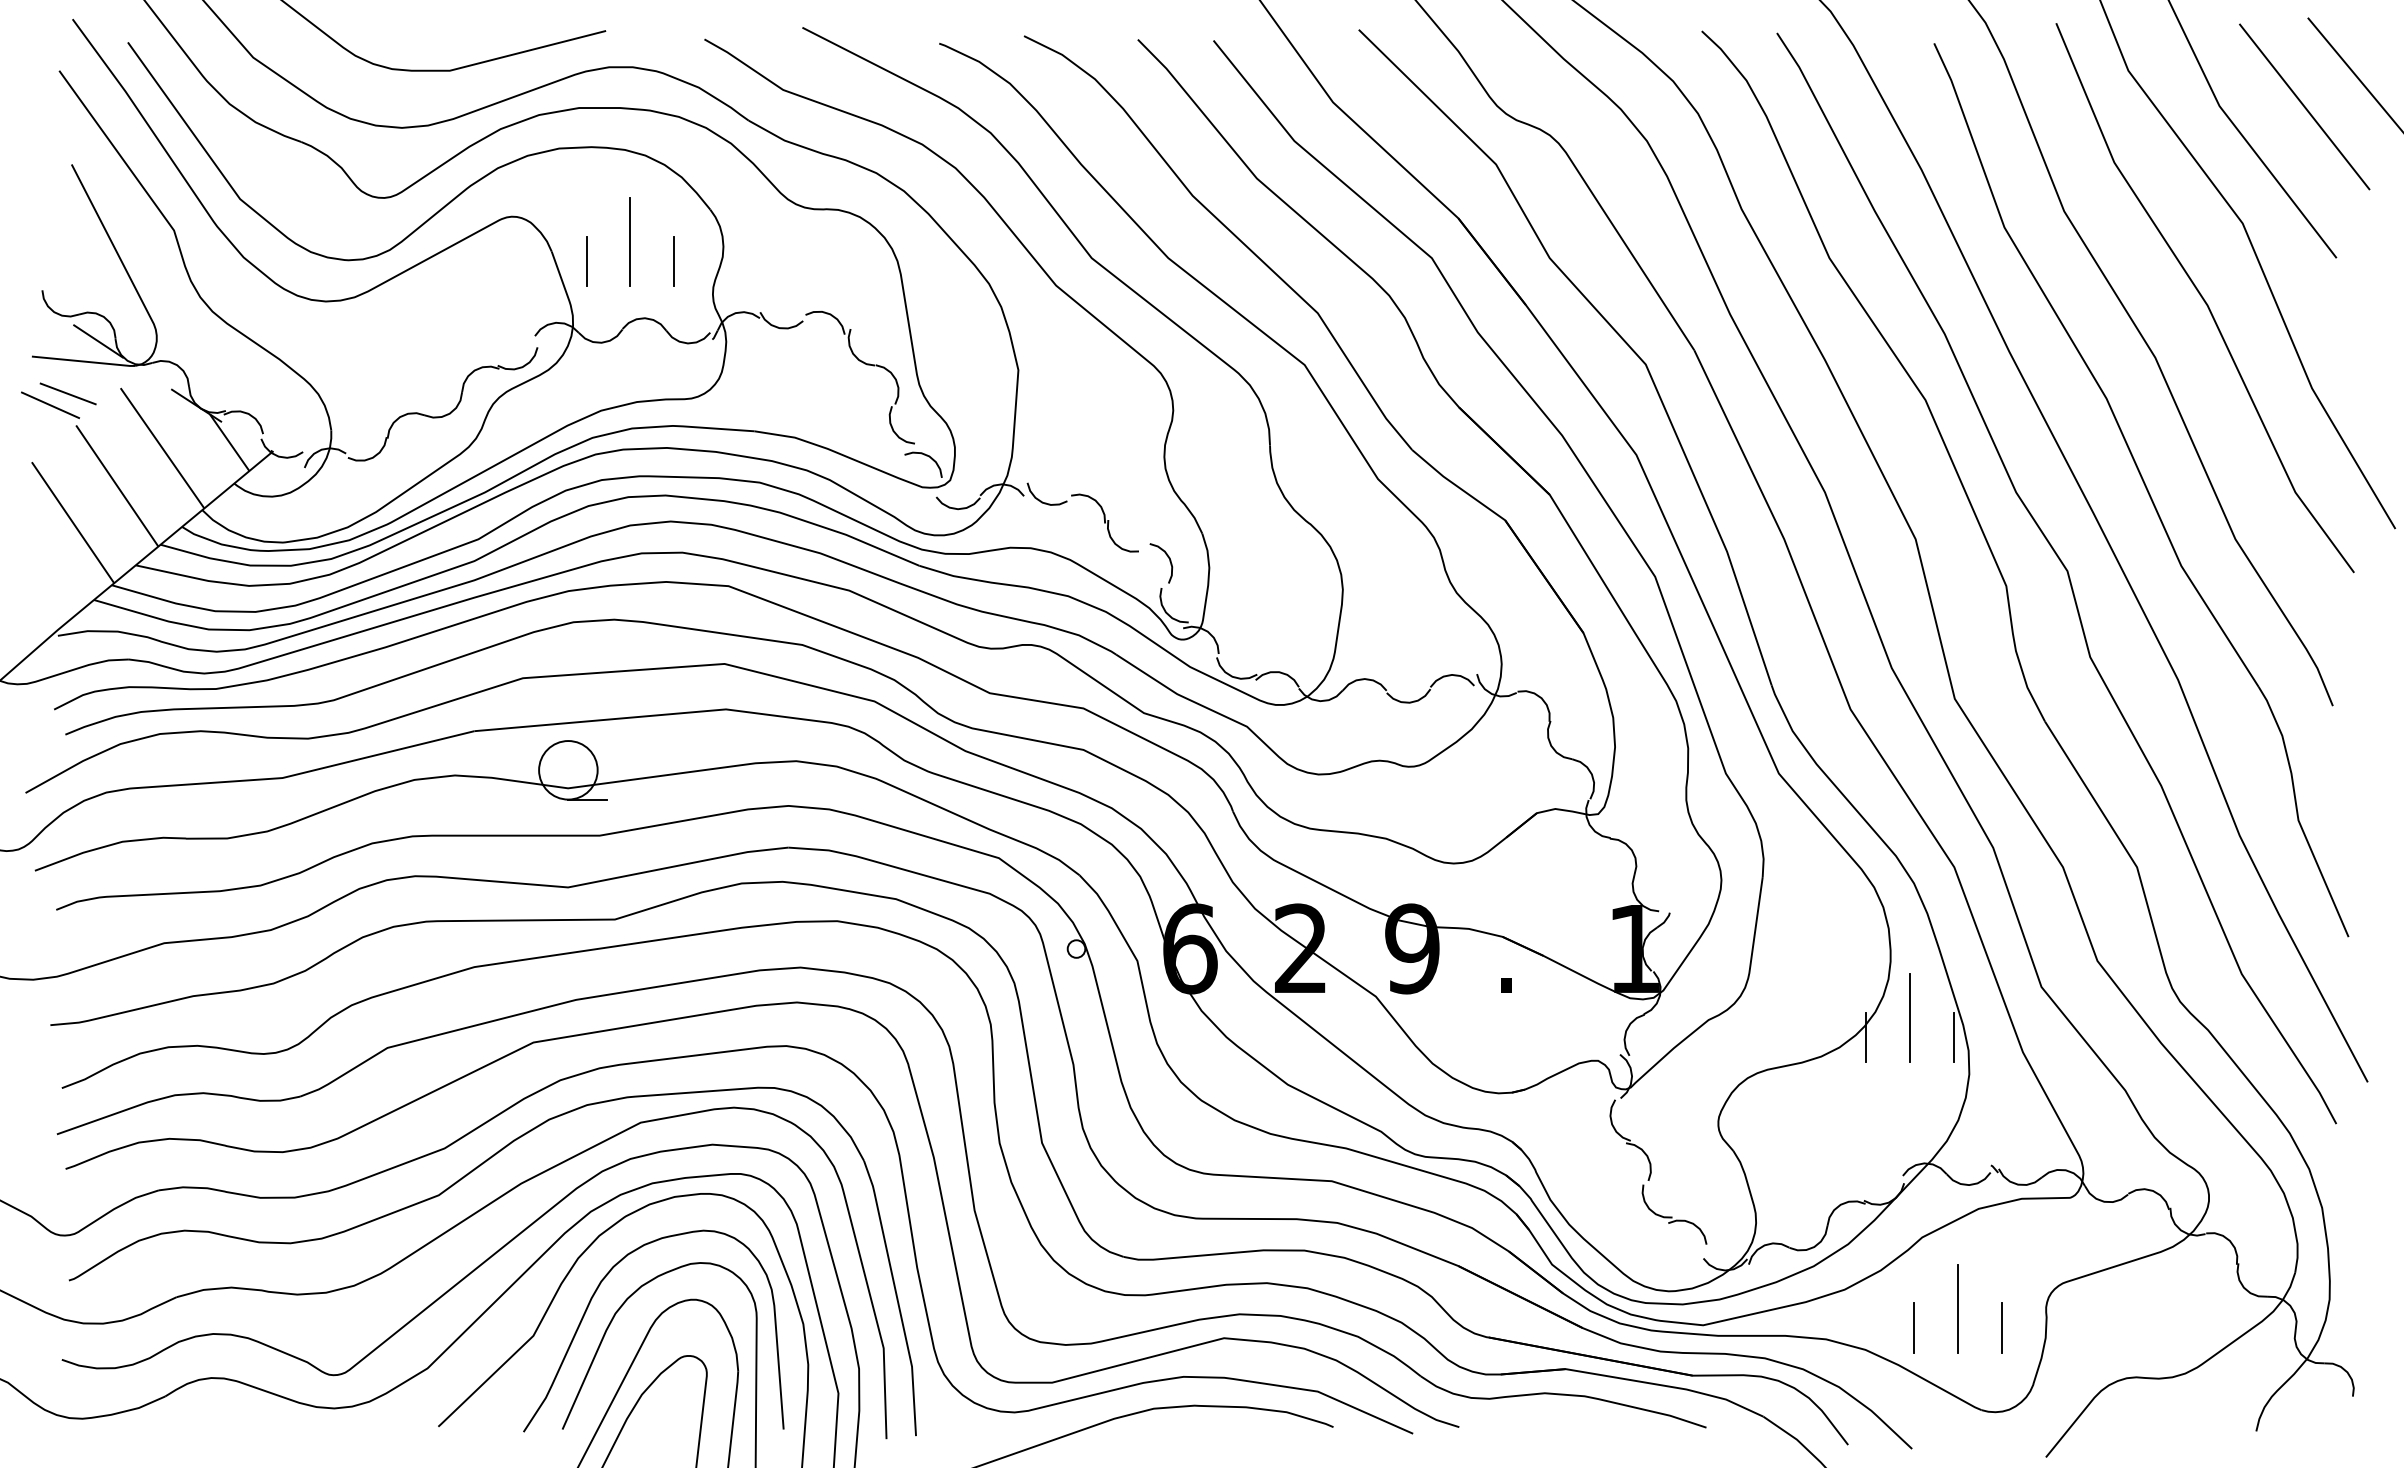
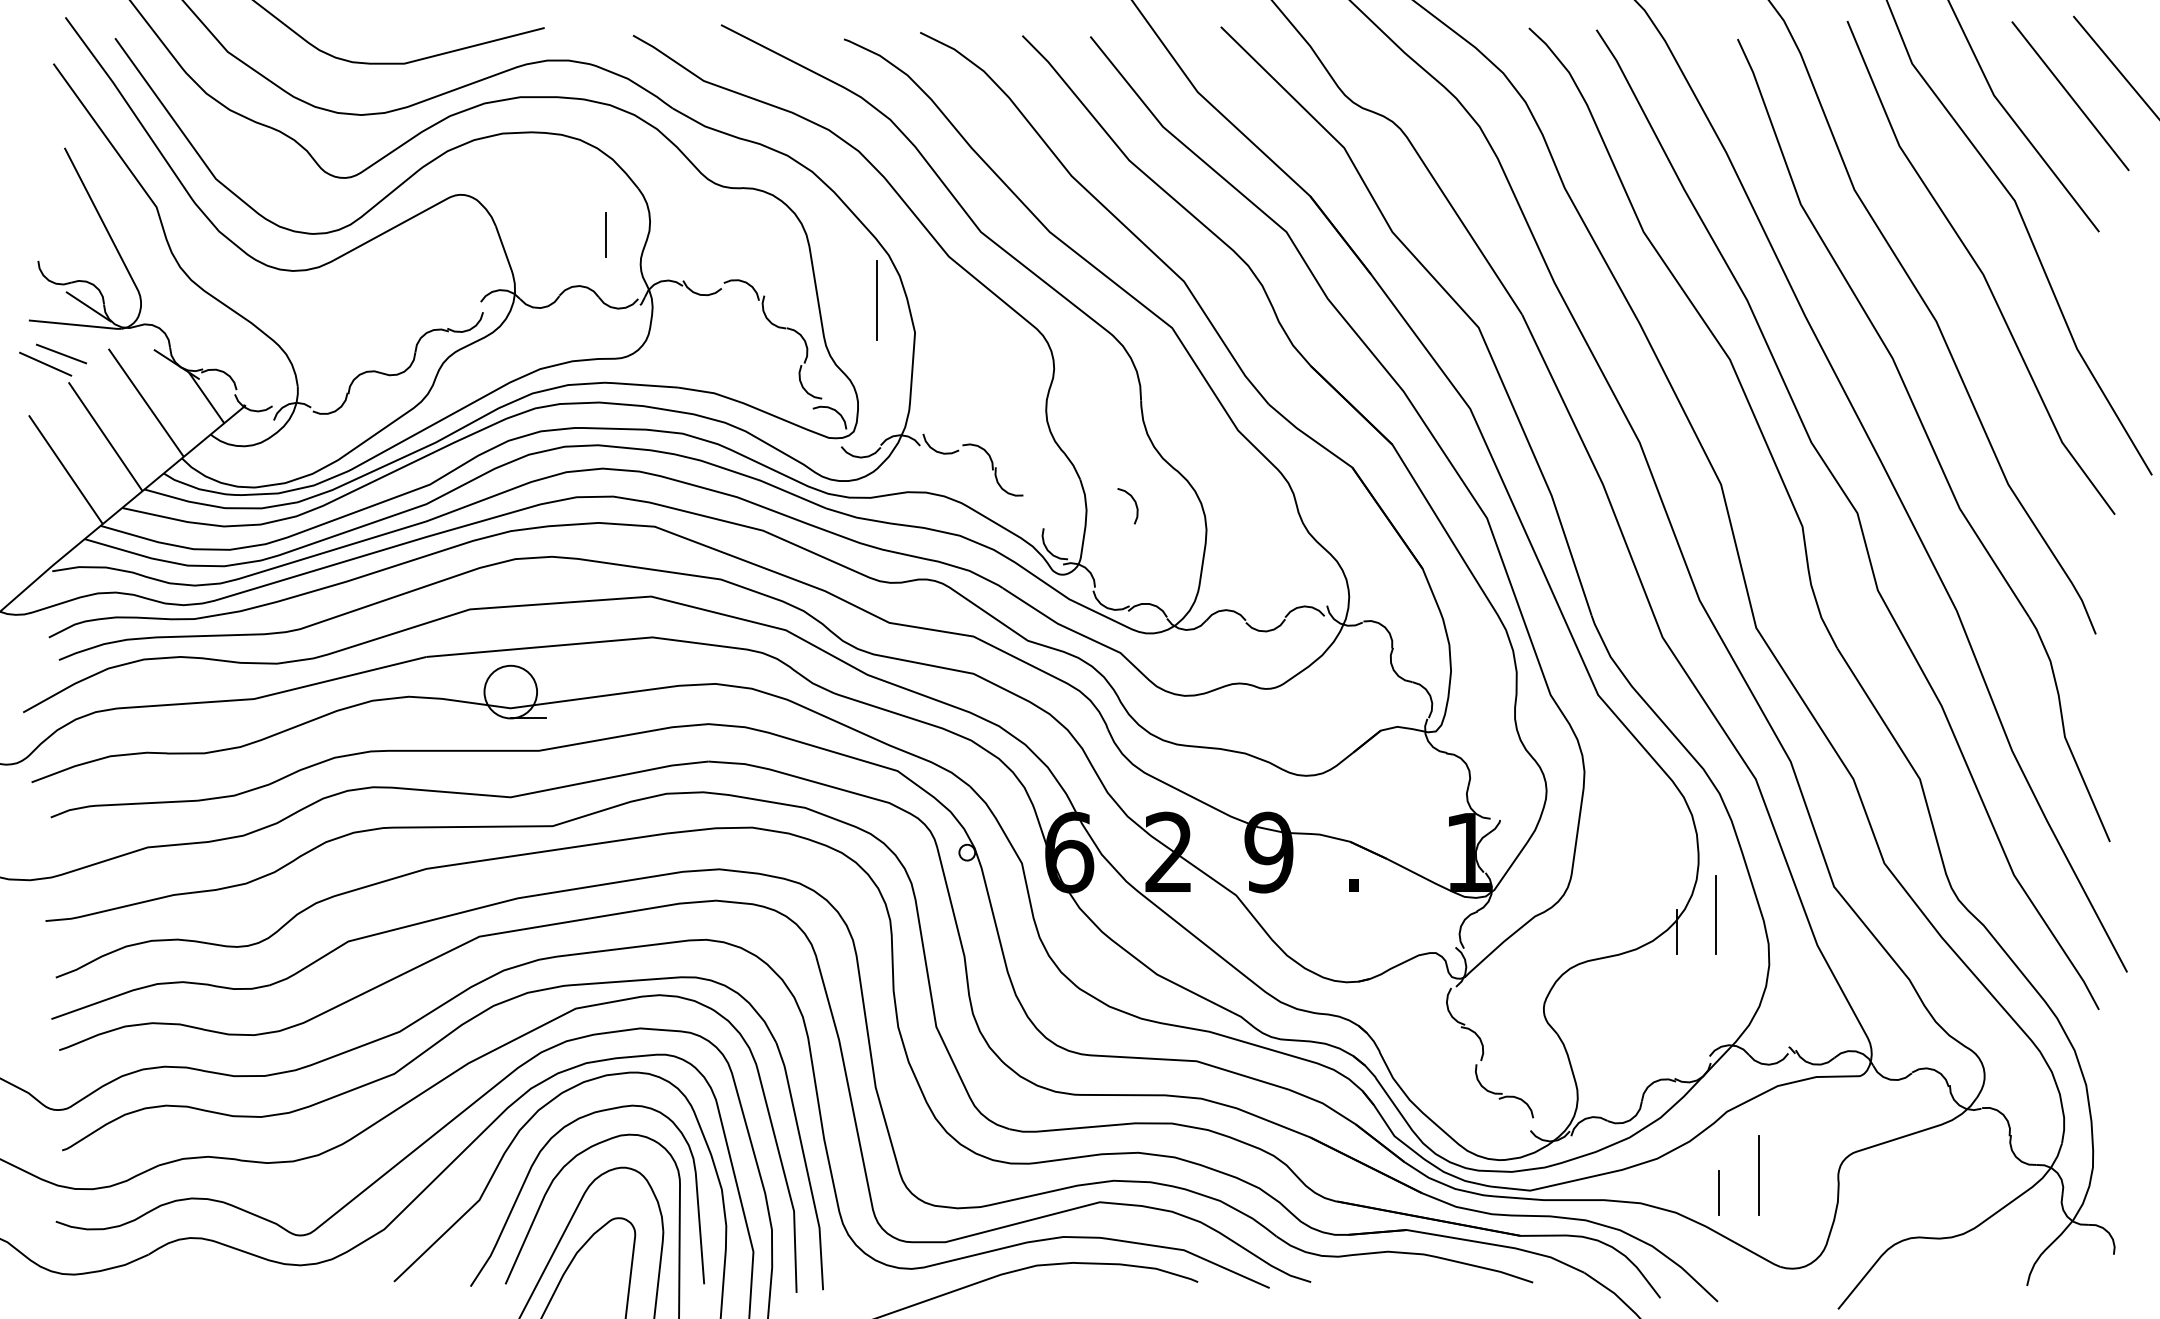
line: (629, 241) -> (876, 299), moved
line: (586, 260) -> (527, 234), removed
curve: (1169, 561) -> (1135, 504), moved
line: (1954, 1037) -> (1755, 932), removed
line: (2001, 1327) -> (1798, 1192), removed

